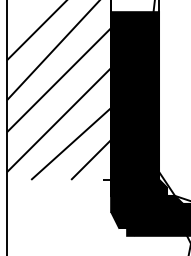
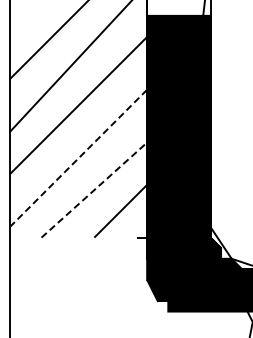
line: (59, 120) -> (78, 158), solid -> dashed
line: (71, 143) -> (94, 189), solid -> dashed

